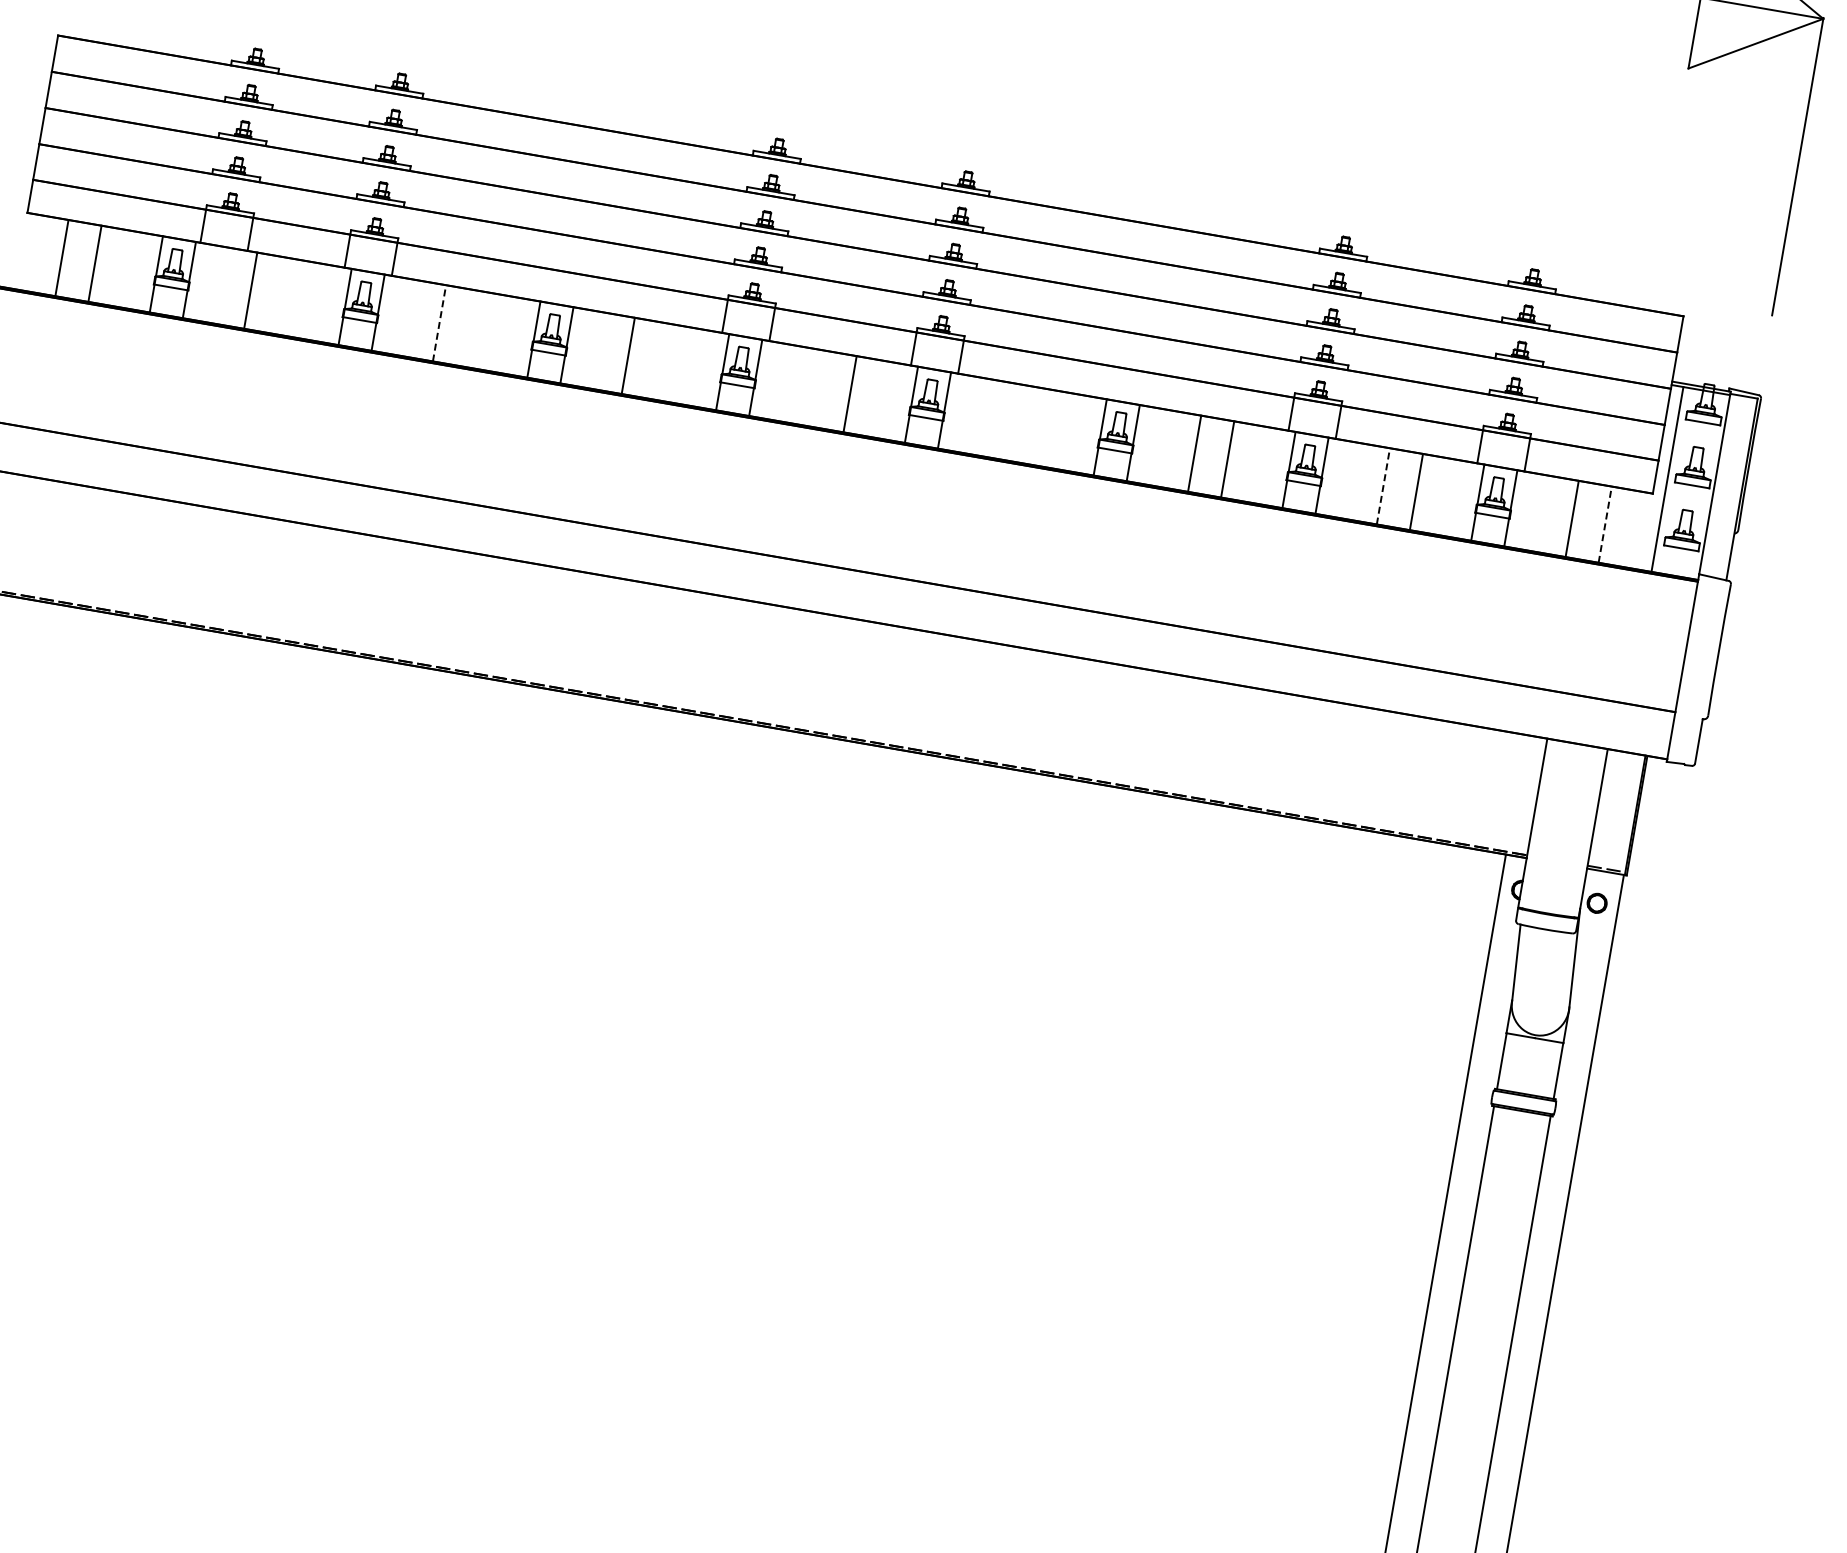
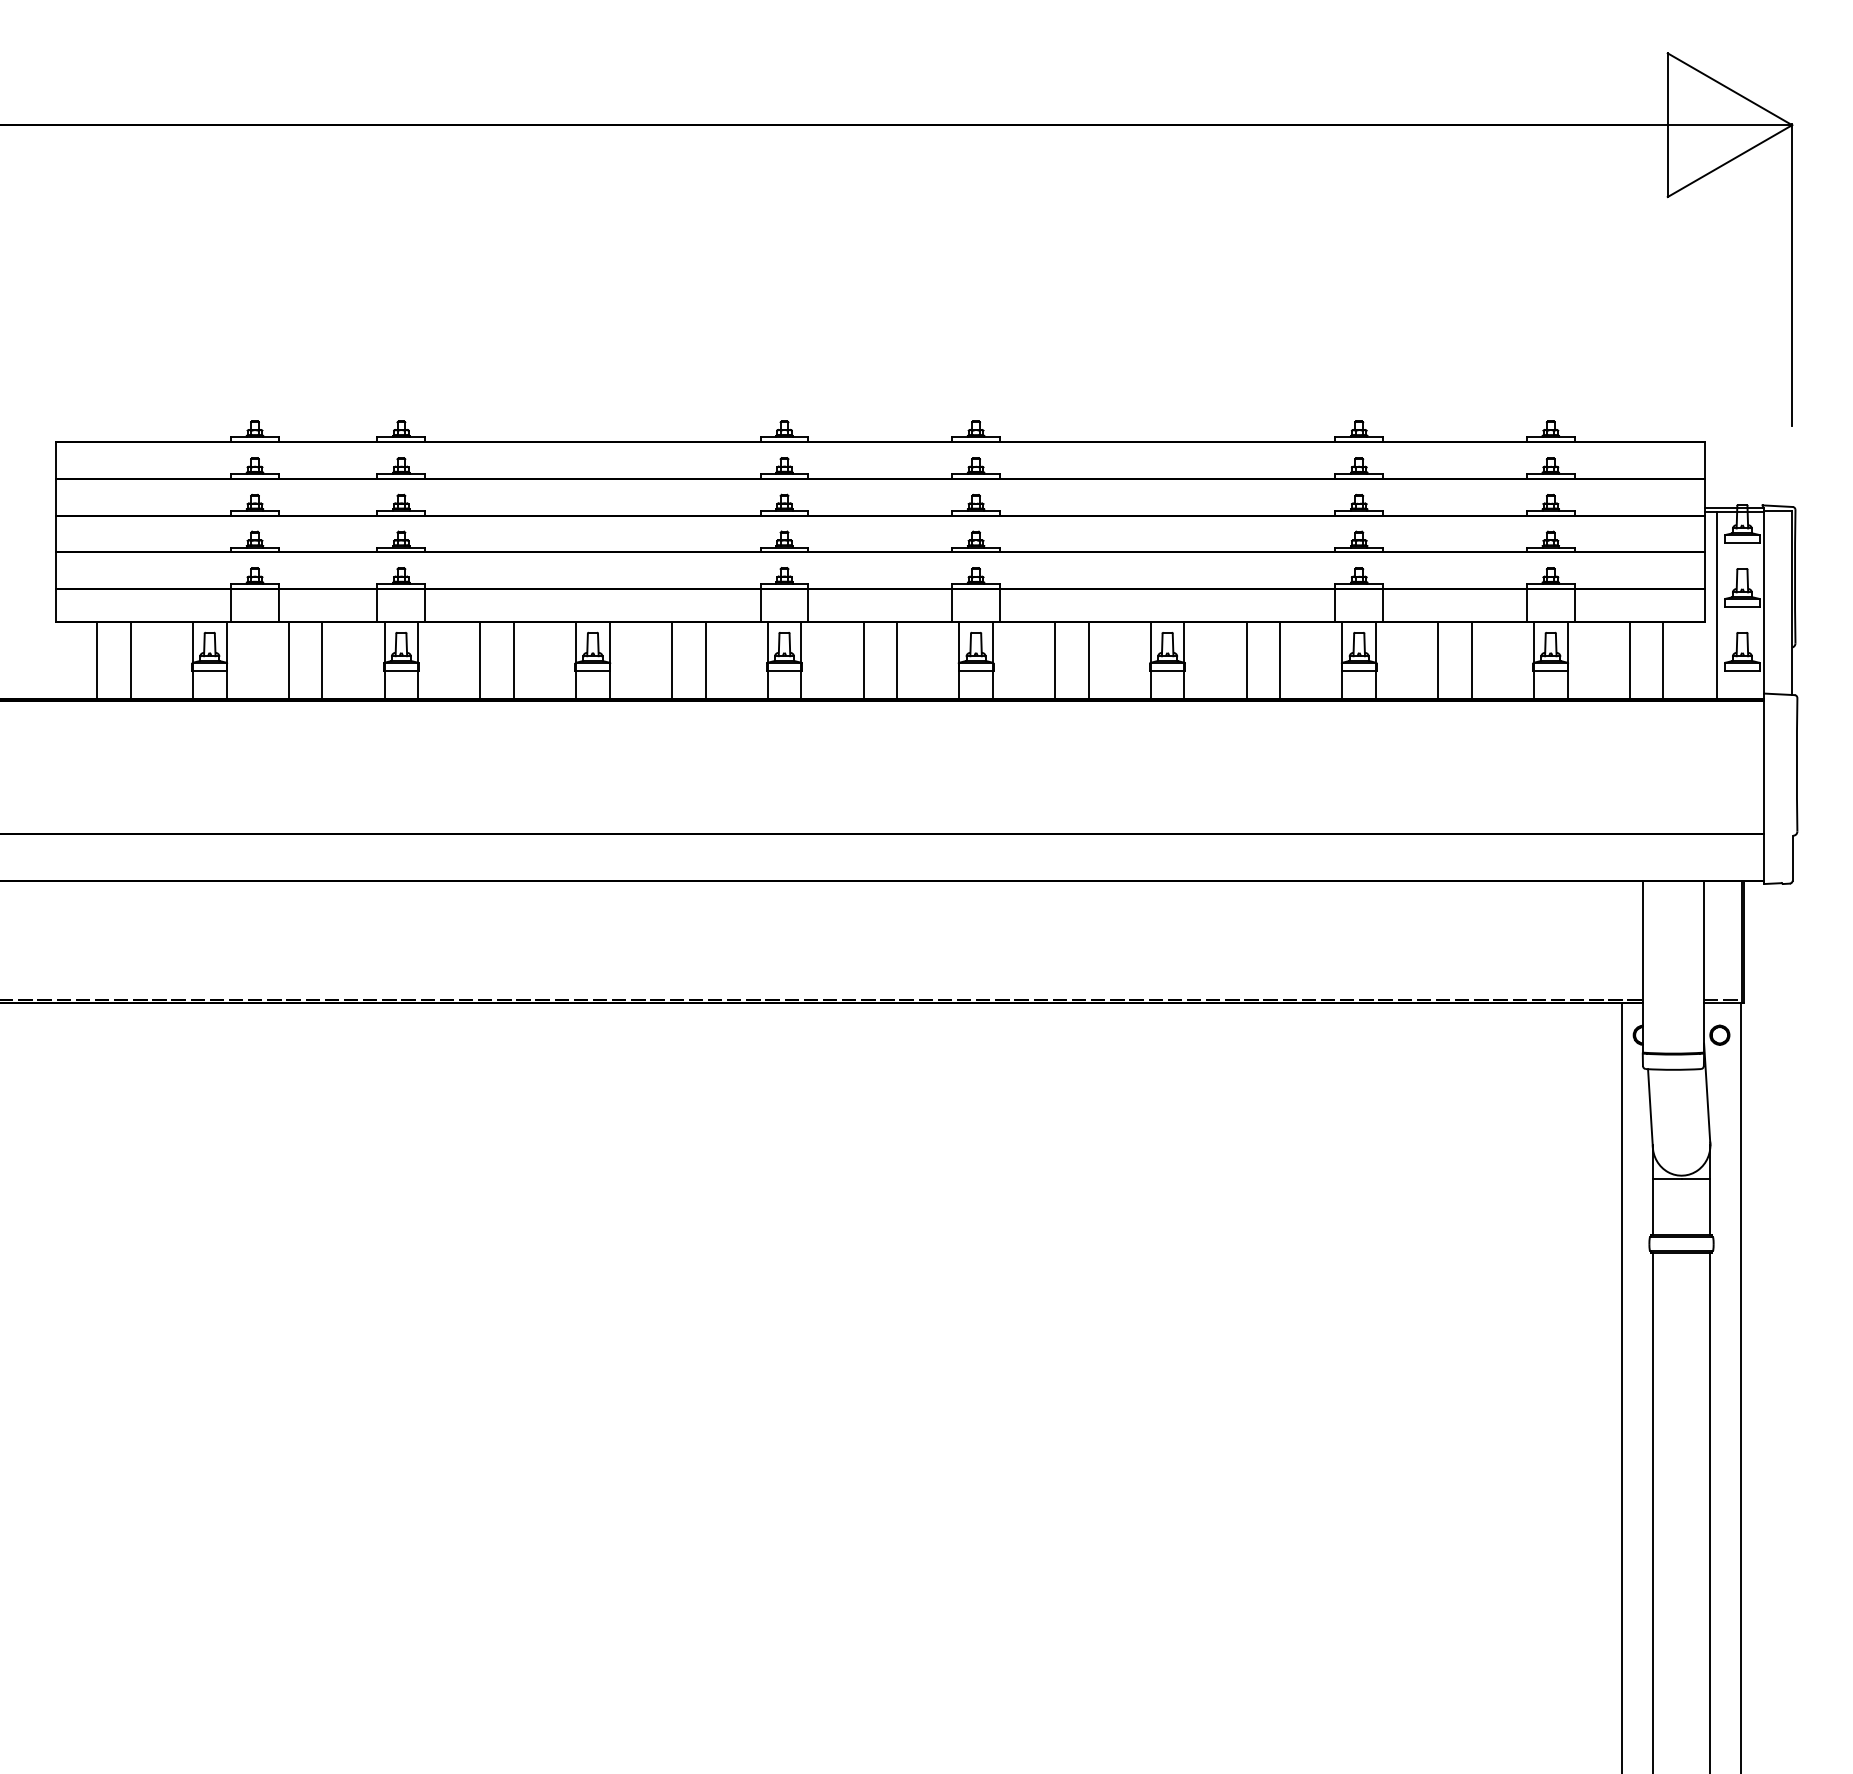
line: (283, 296) -> (322, 660), added
line: (439, 323) -> (480, 660), dashed -> solid
line: (472, 328) -> (513, 660), added
line: (661, 361) -> (705, 660), added
line: (817, 388) -> (863, 660), added
line: (1006, 420) -> (1055, 660), added
line: (1038, 426) -> (1088, 660), added
line: (1383, 486) -> (1438, 660), dashed -> solid
line: (1605, 524) -> (1663, 660), dashed -> solid

